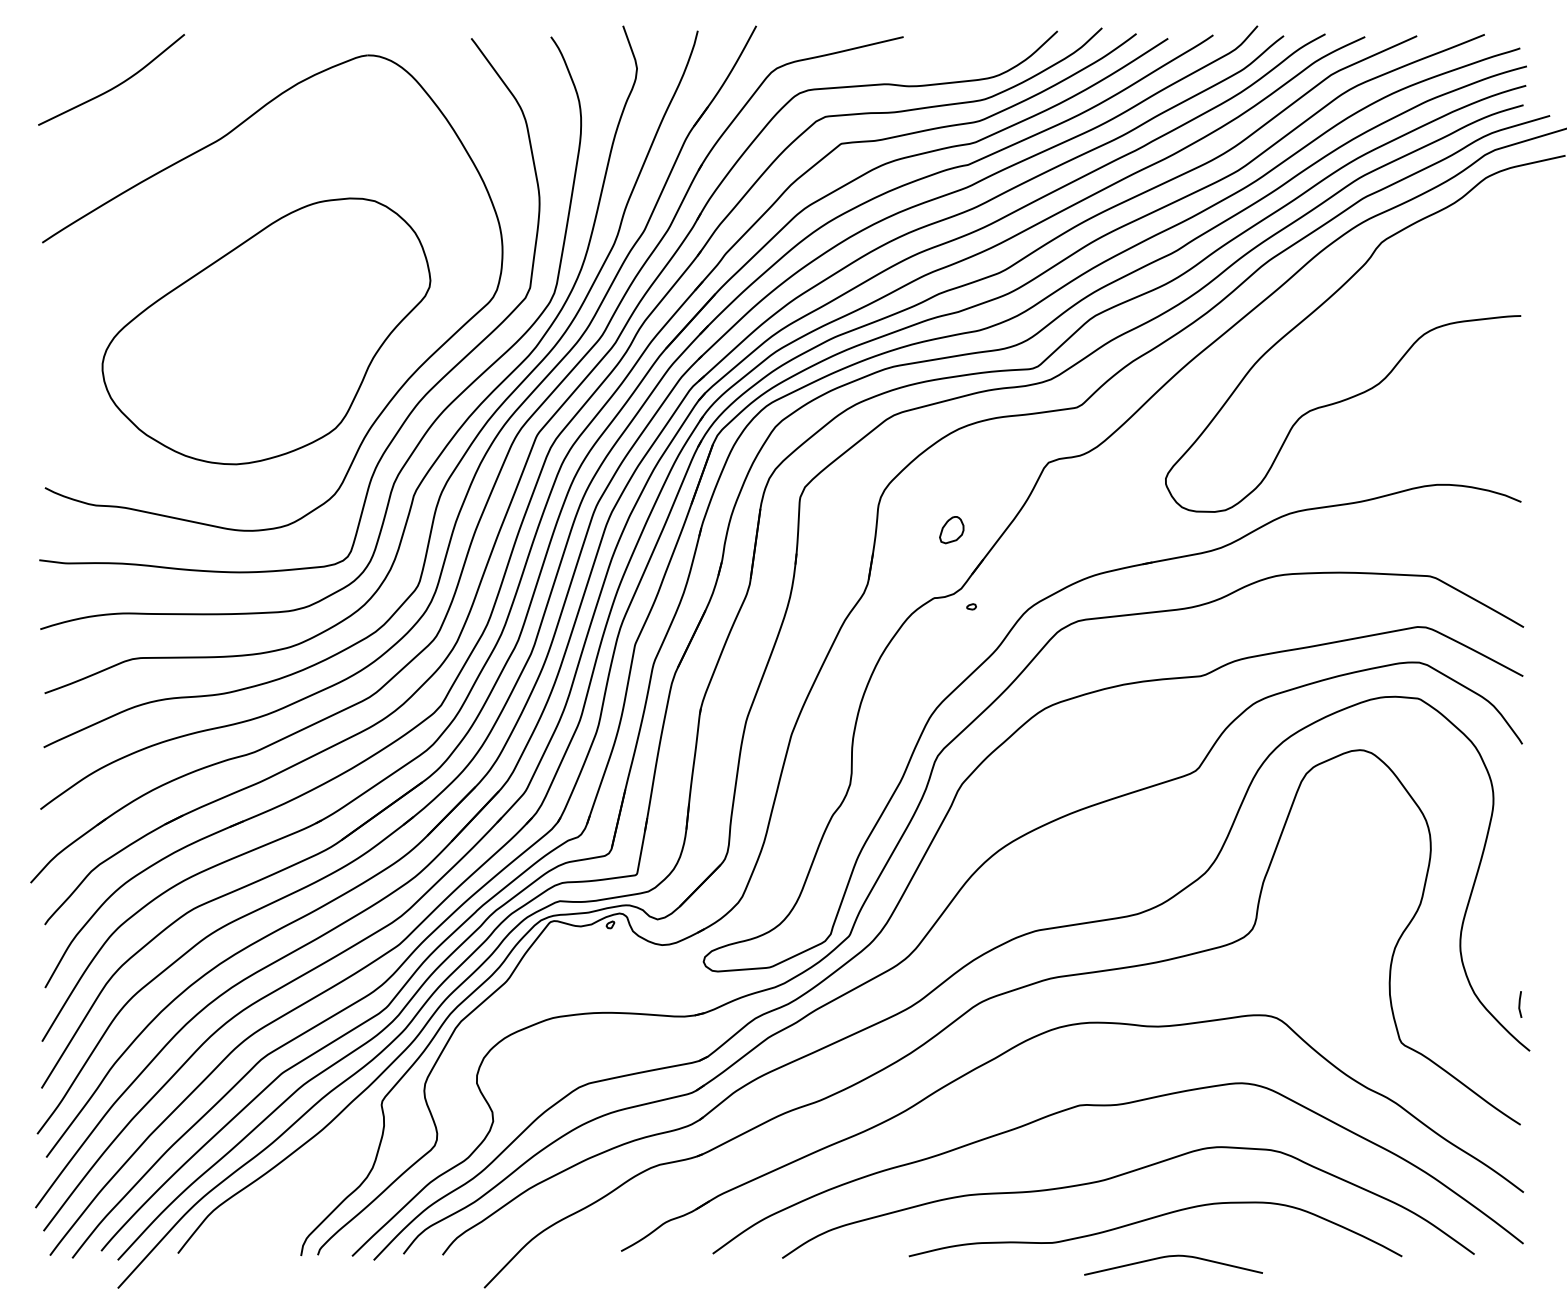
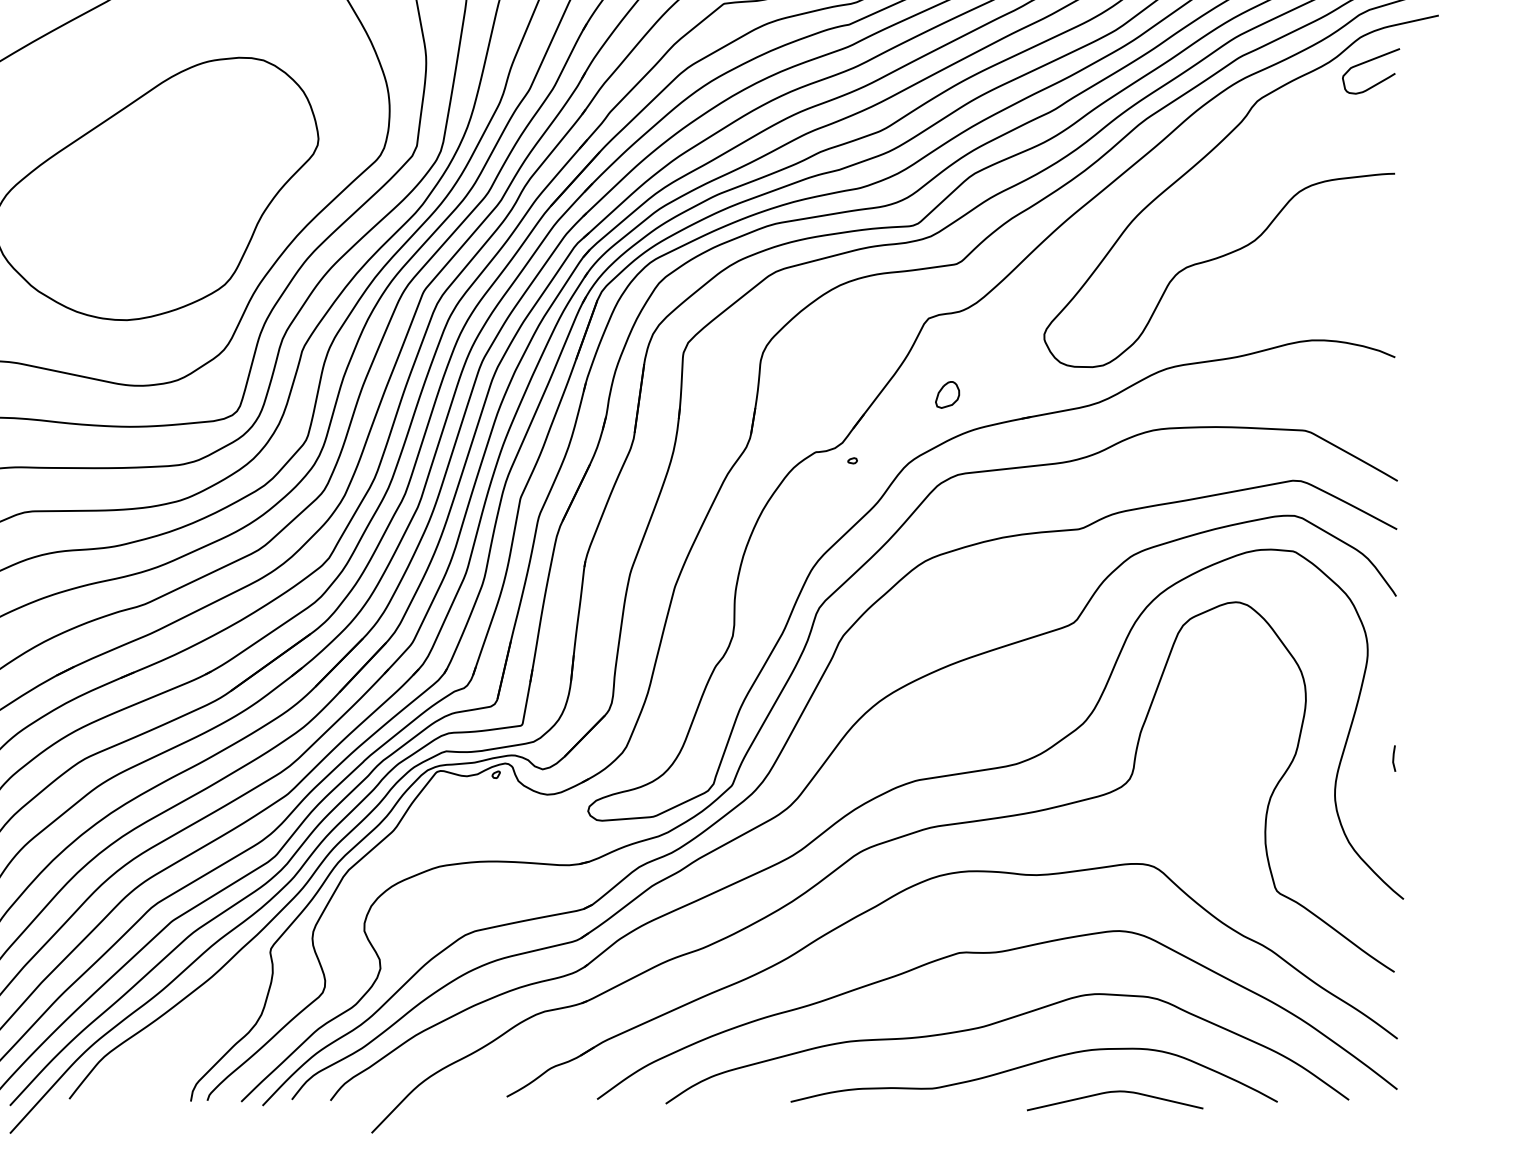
curve: (1493, 203) -> (1367, 62), added
part: (951, 530) -> (947, 395), moved
line: (1520, 1004) -> (1394, 758), moved
curve: (1170, 1257) -> (1112, 1093), moved

